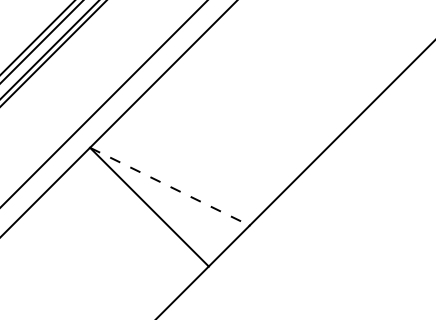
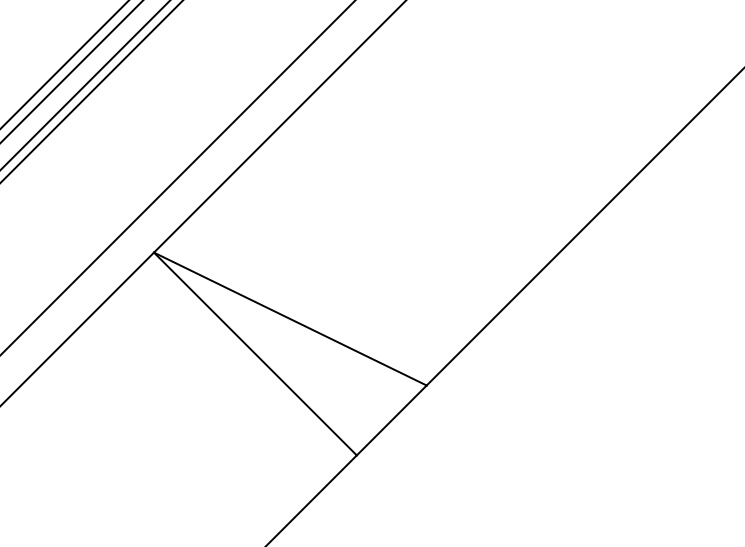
line: (169, 186) -> (289, 318), dashed -> solid

